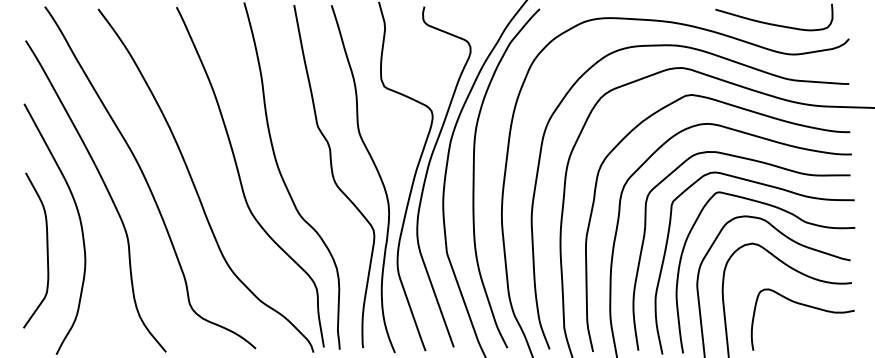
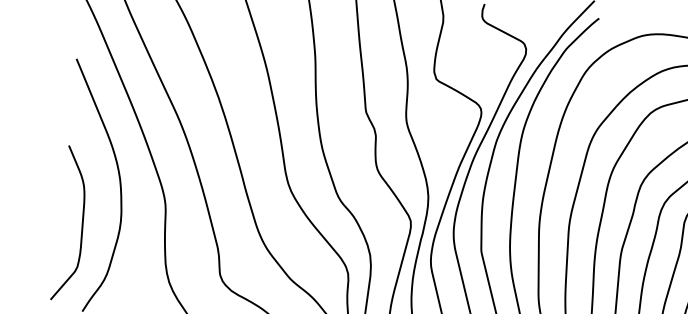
curve: (46, 250) -> (81, 224), moved

